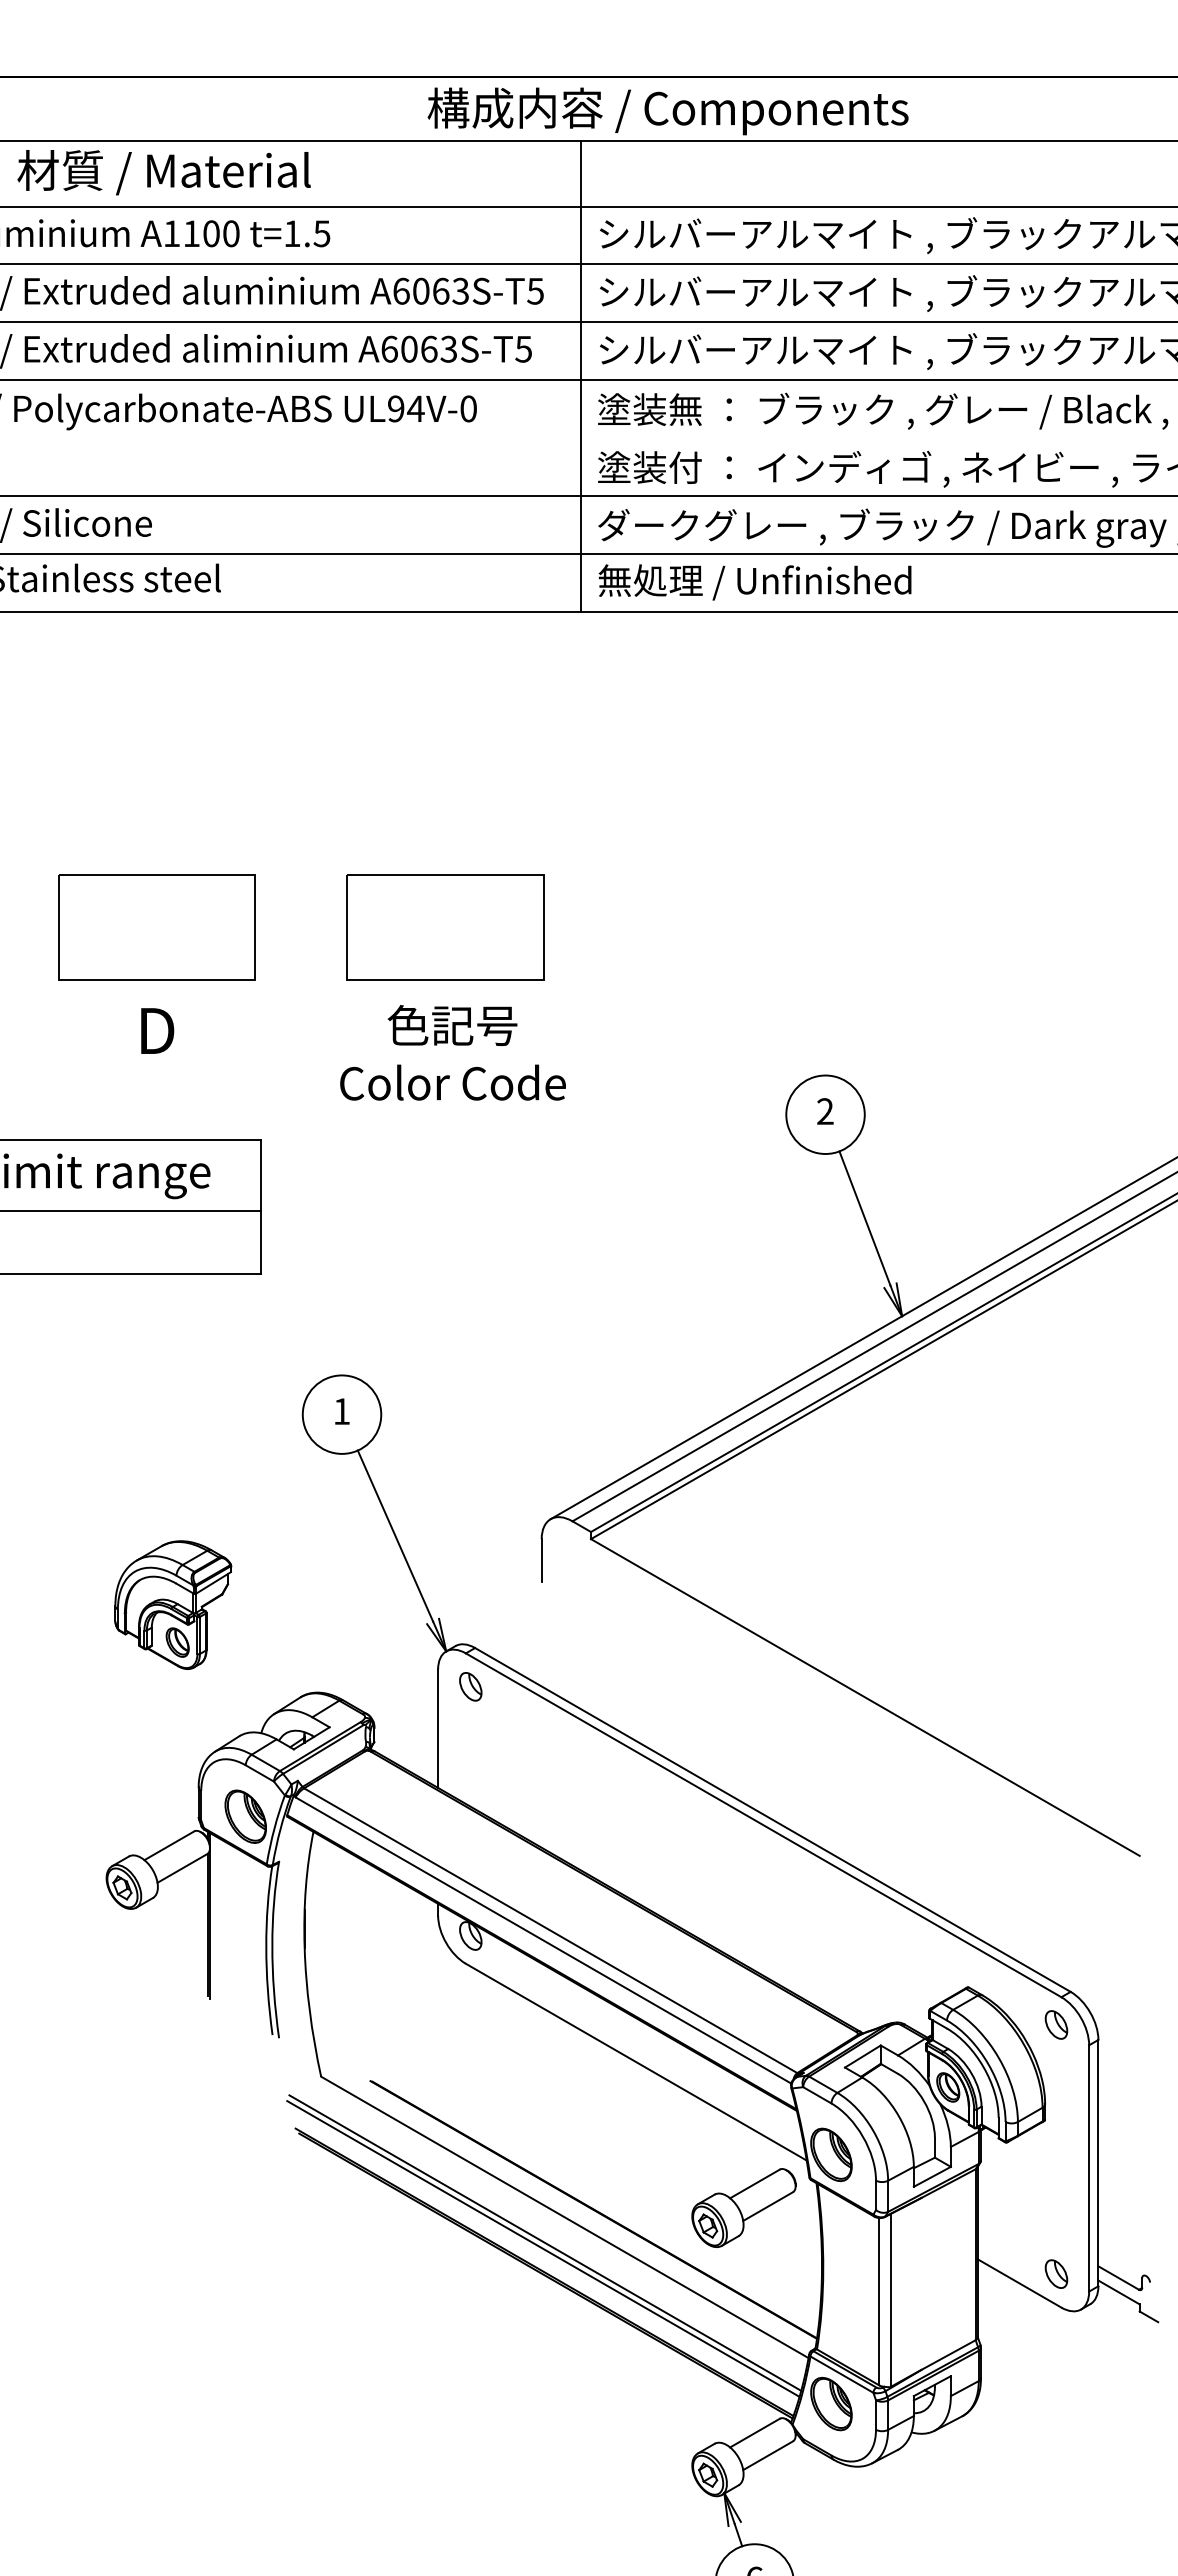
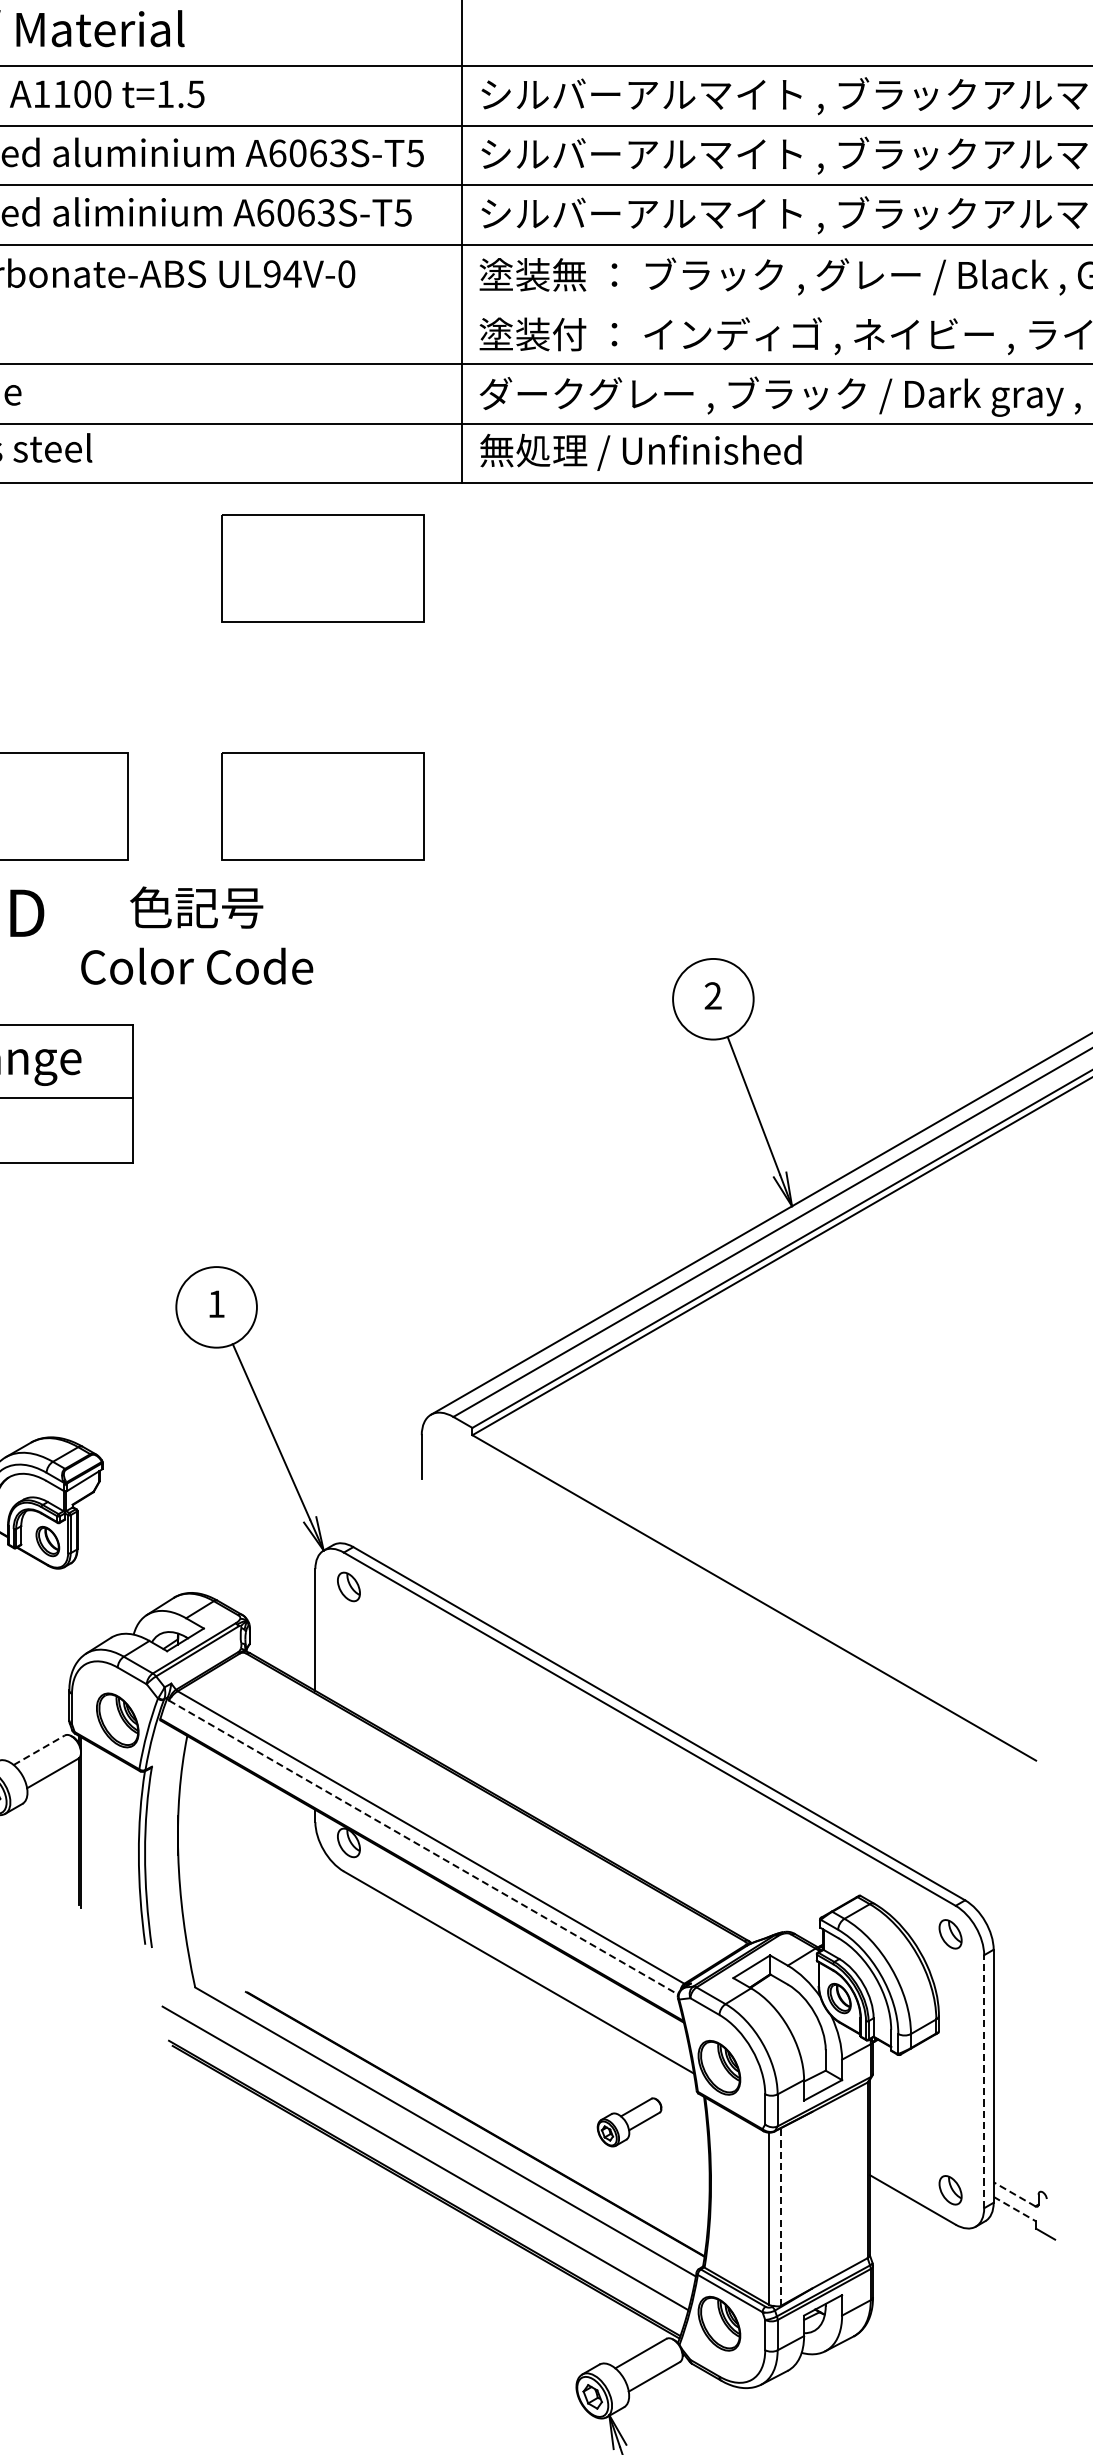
part: (445, 695) -> (322, 568), added
text: (452, 1052) -> (196, 935), moved
line: (169, 1845) -> (39, 1749), solid -> dashed
line: (543, 1940) -> (423, 1847), solid -> dashed
line: (1089, 2167) -> (984, 2080), solid -> dashed
part: (743, 2207) -> (629, 2121), size x0.6
line: (543, 2248) -> (423, 2163), removed
line: (1118, 2277) -> (1014, 2193), solid -> dashed
line: (1119, 2292) -> (1015, 2209), solid -> dashed
line: (891, 2299) -> (781, 2216), solid -> dashed

